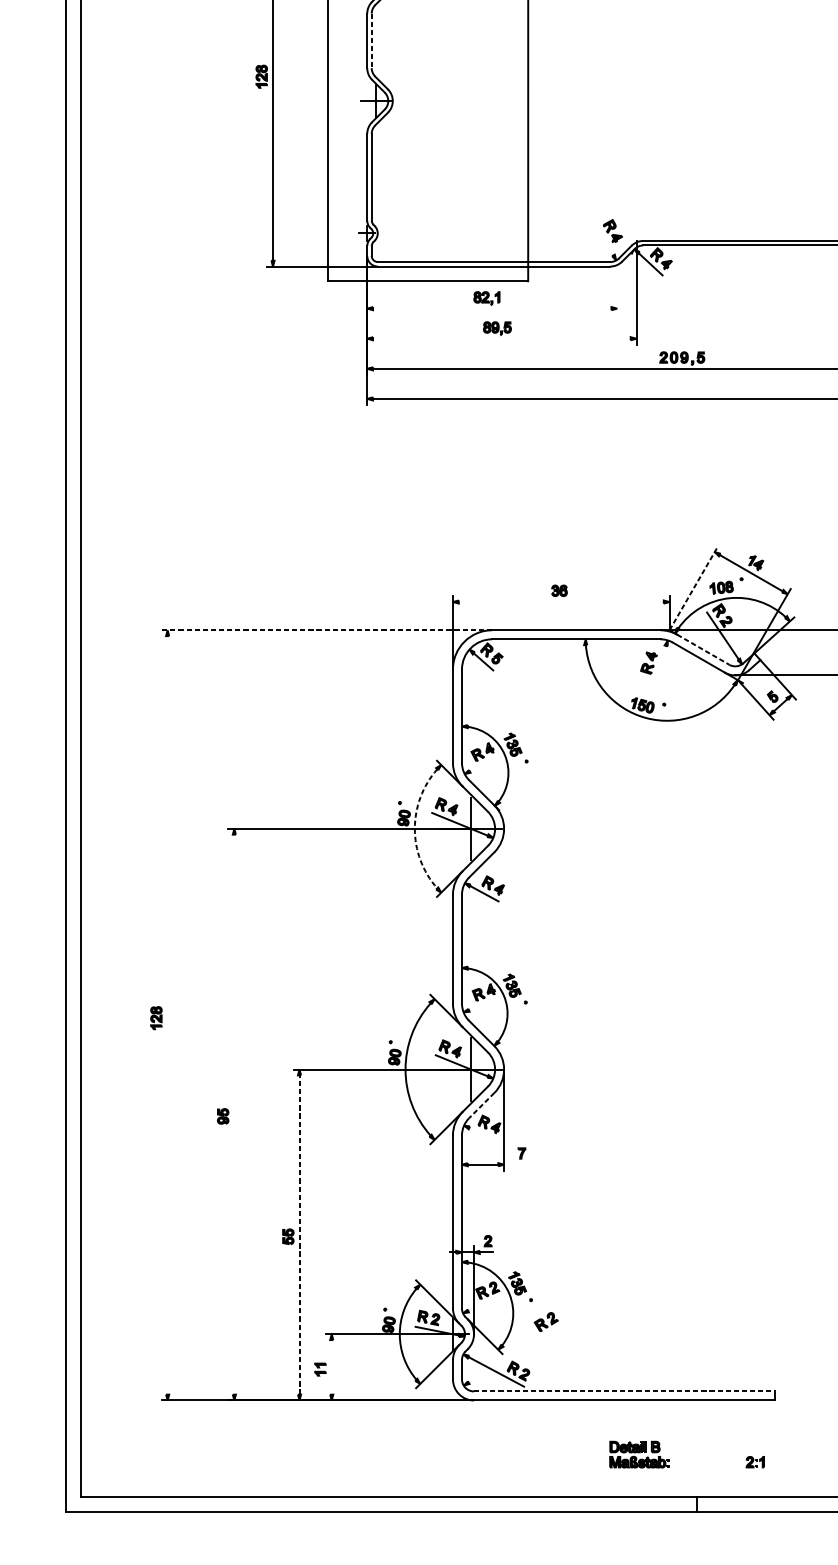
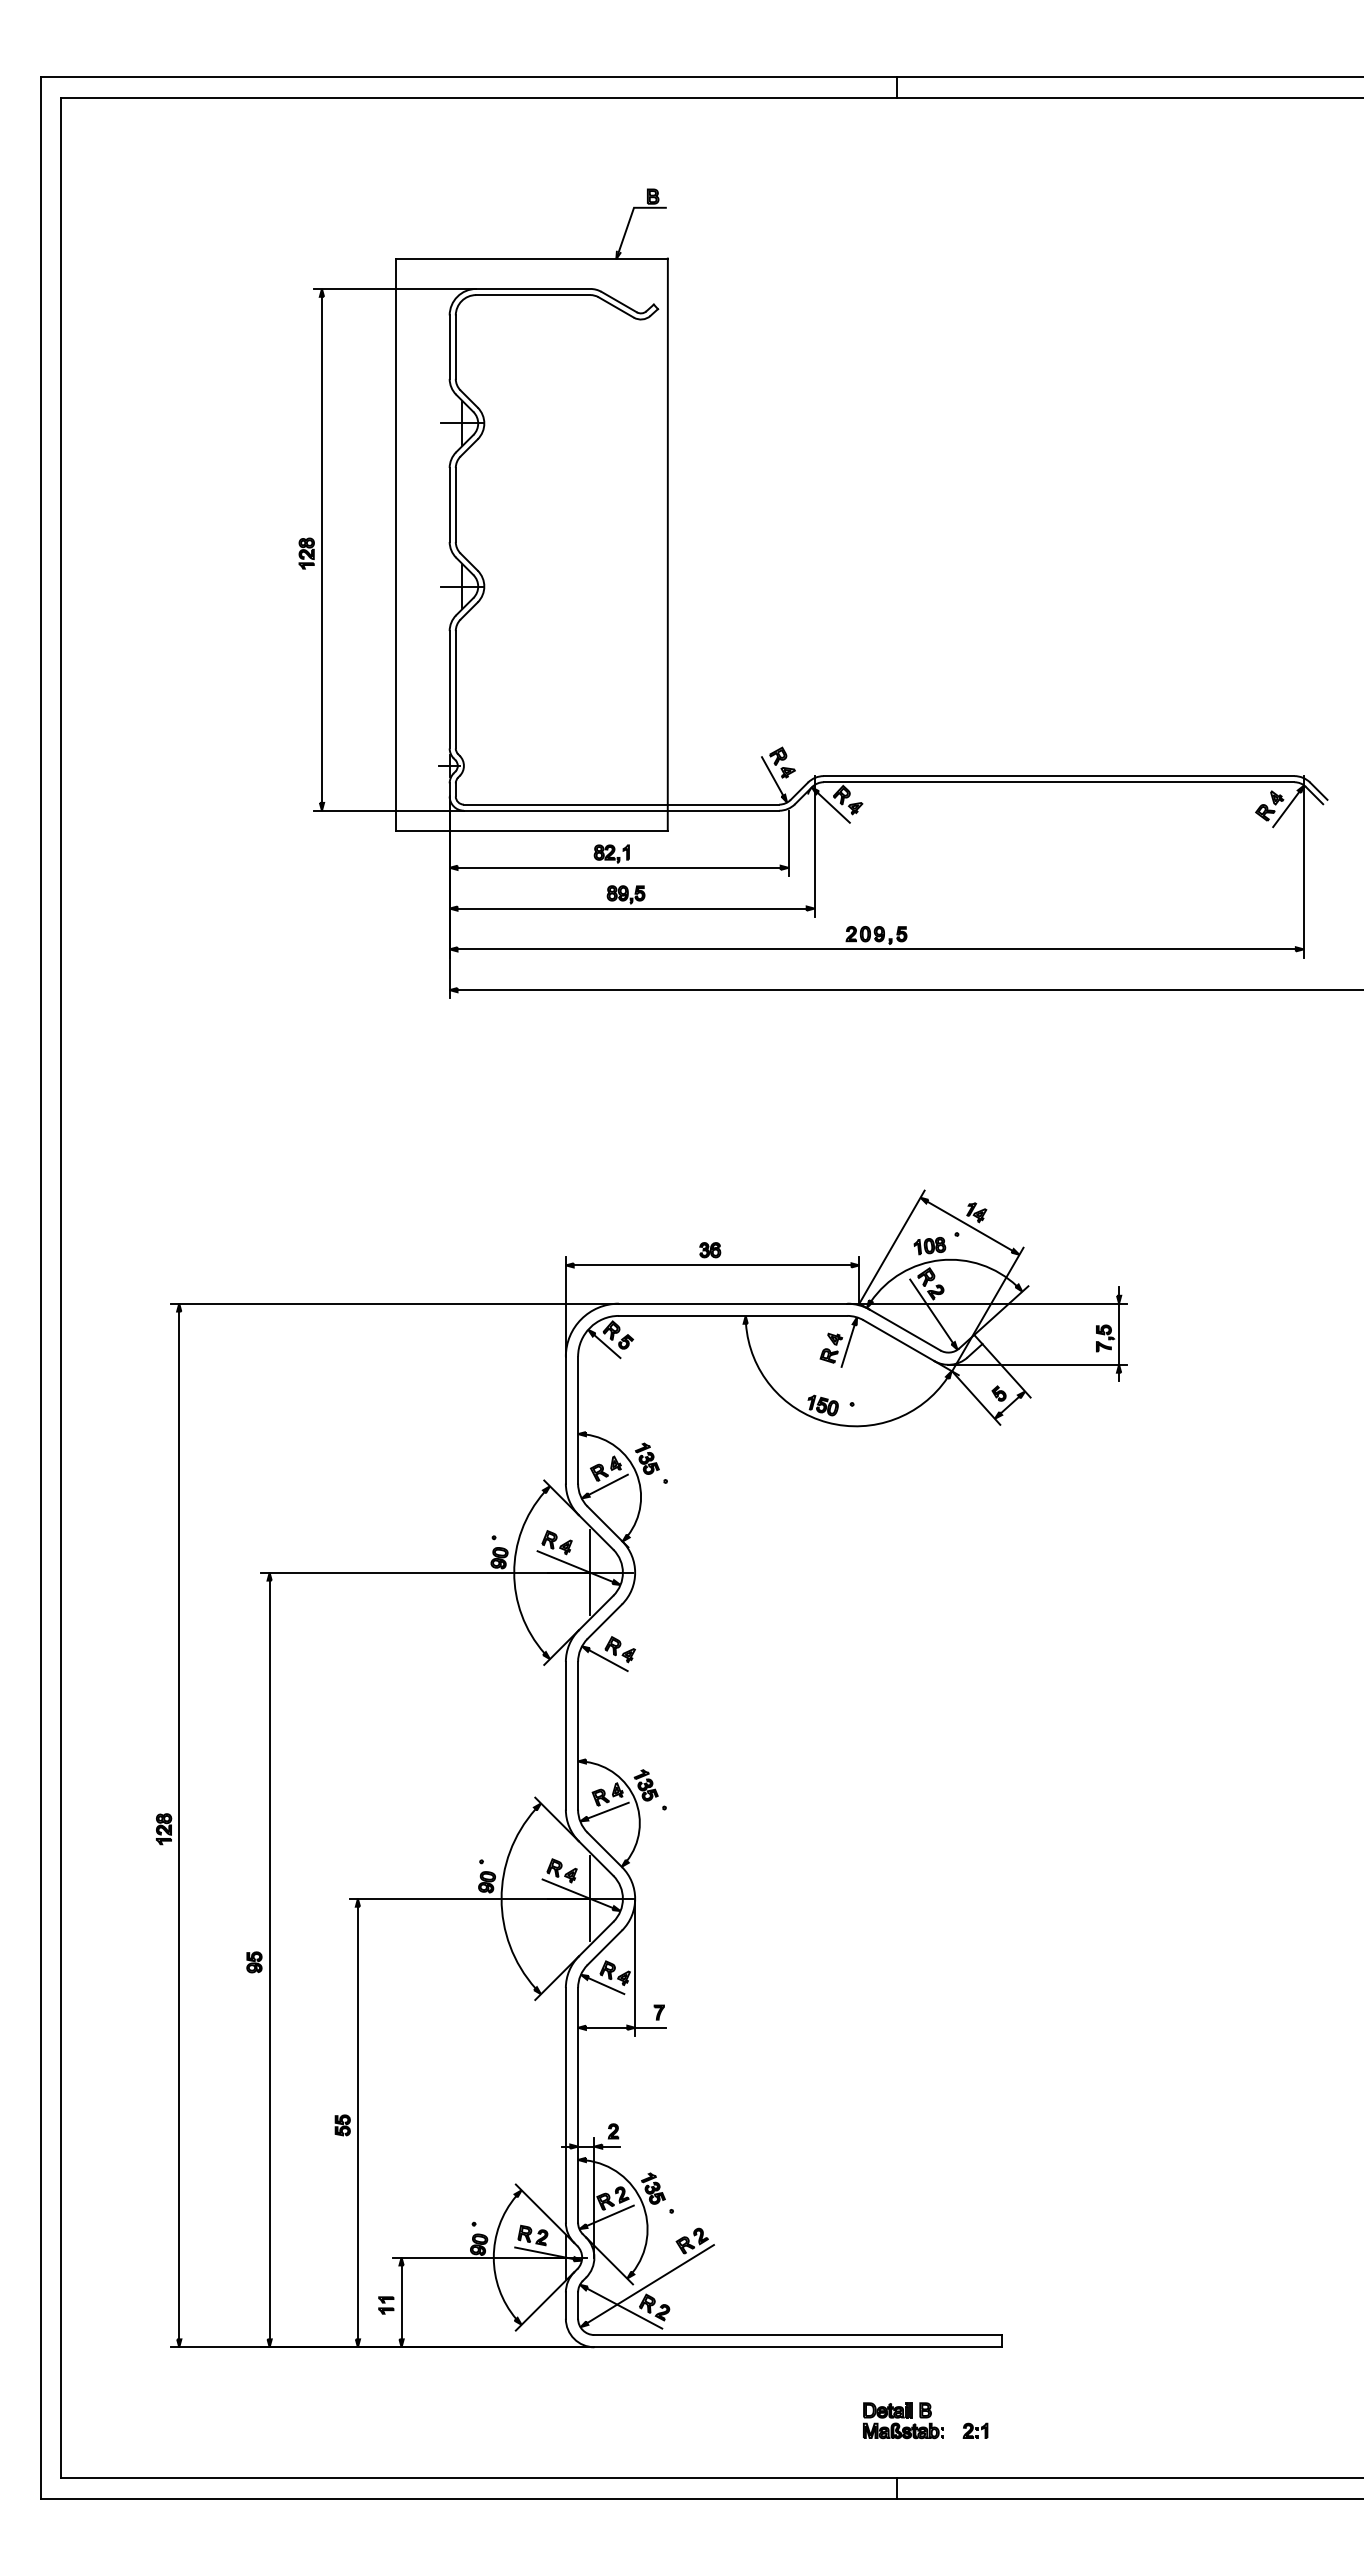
line: (371, 41) -> (455, 505), dashed -> solid
line: (605, 241) -> (772, 776), added
line: (617, 289) -> (788, 842), added
line: (491, 308) -> (618, 867), added
line: (501, 338) -> (631, 908), added
line: (694, 588) -> (892, 1246), dashed -> solid
line: (561, 602) -> (712, 1265), added
line: (326, 630) -> (394, 1303), dashed -> solid
line: (703, 650) -> (905, 1330), dashed -> solid
line: (660, 661) -> (847, 1345), added
line: (483, 763) -> (607, 1484), added
arc: (415, 828) -> (514, 1572), dashed -> solid
line: (483, 1004) -> (607, 1810), added
line: (167, 1015) -> (179, 1825), added
line: (481, 1106) -> (604, 1948), dashed -> solid
line: (234, 1114) -> (269, 1959), added
line: (482, 1133) -> (606, 1985), added
line: (515, 1164) -> (650, 2027), added
line: (299, 1234) -> (357, 2122), dashed -> solid
line: (485, 1303) -> (609, 2215), added
line: (515, 1354) -> (650, 2284), added
line: (331, 1367) -> (401, 2302), added
line: (624, 1391) -> (798, 2335), dashed -> solid
part: (639, 1454) -> (903, 2420), moved

